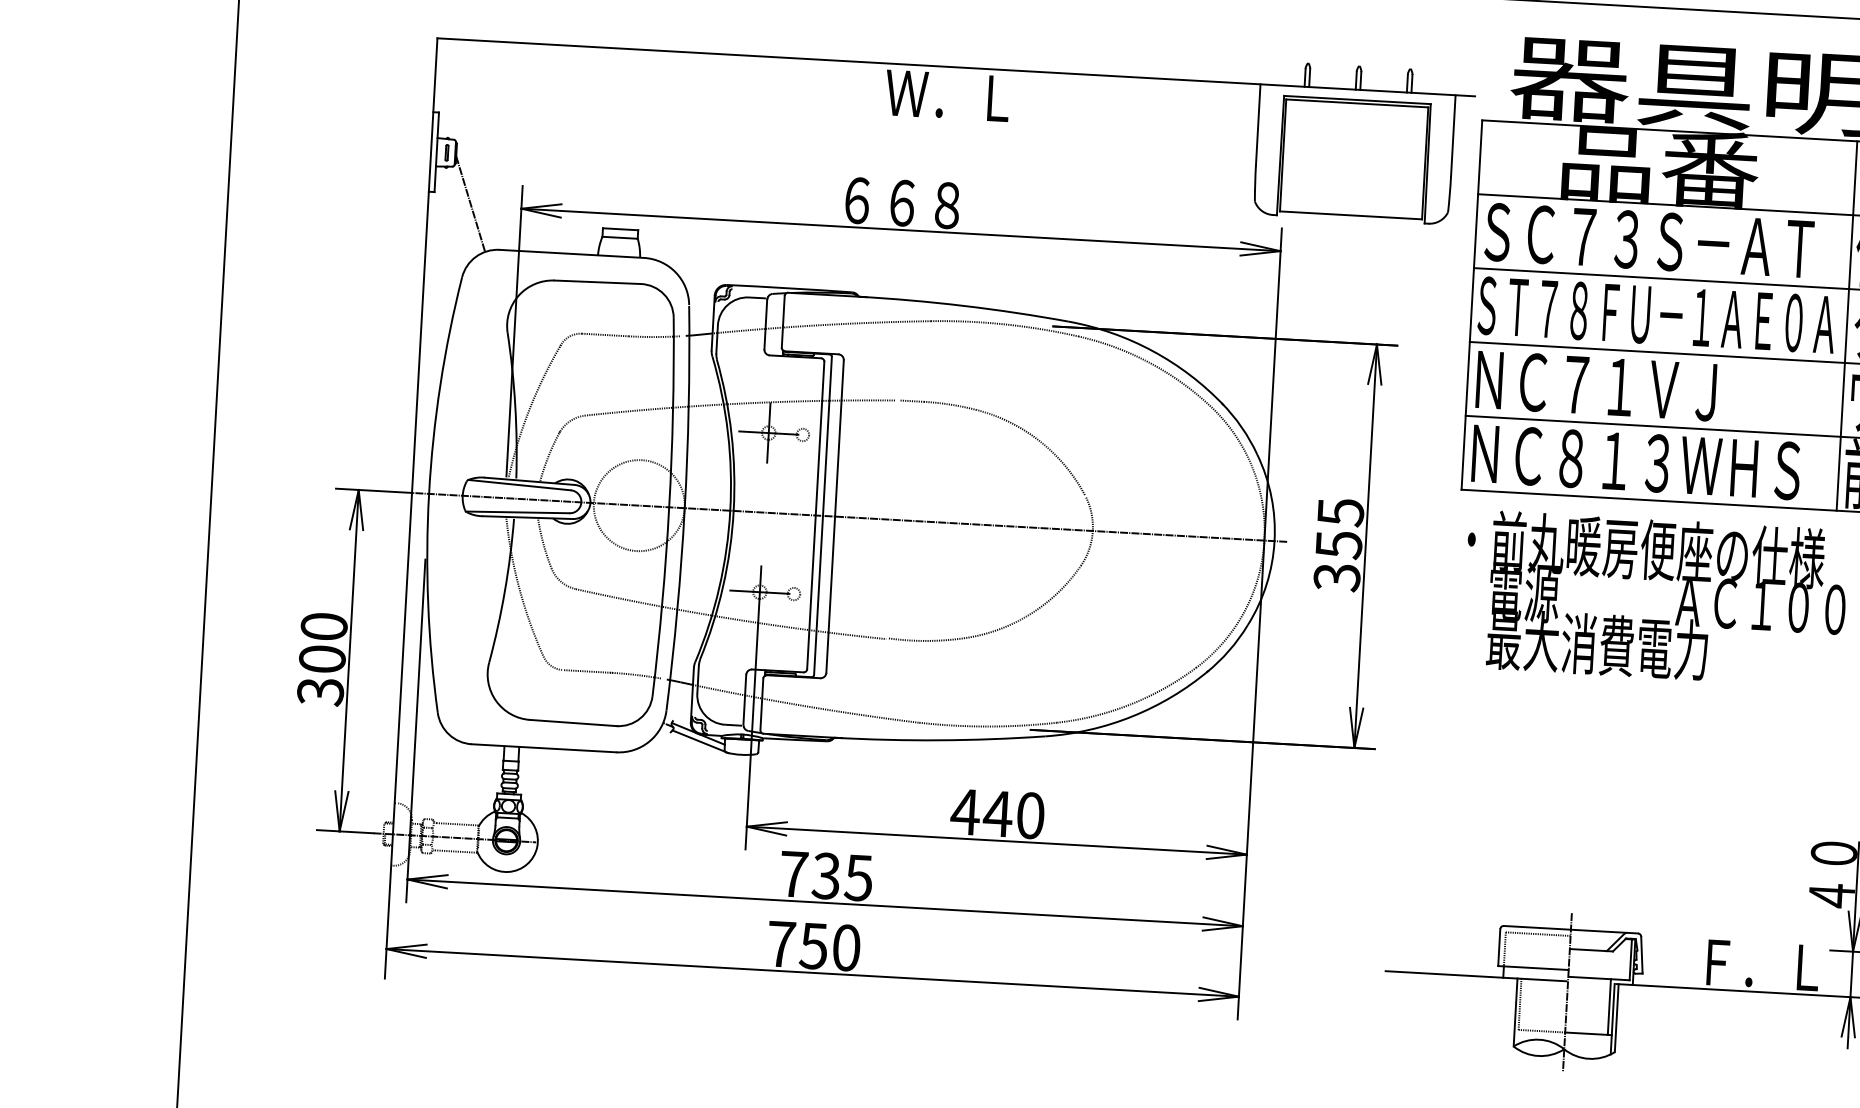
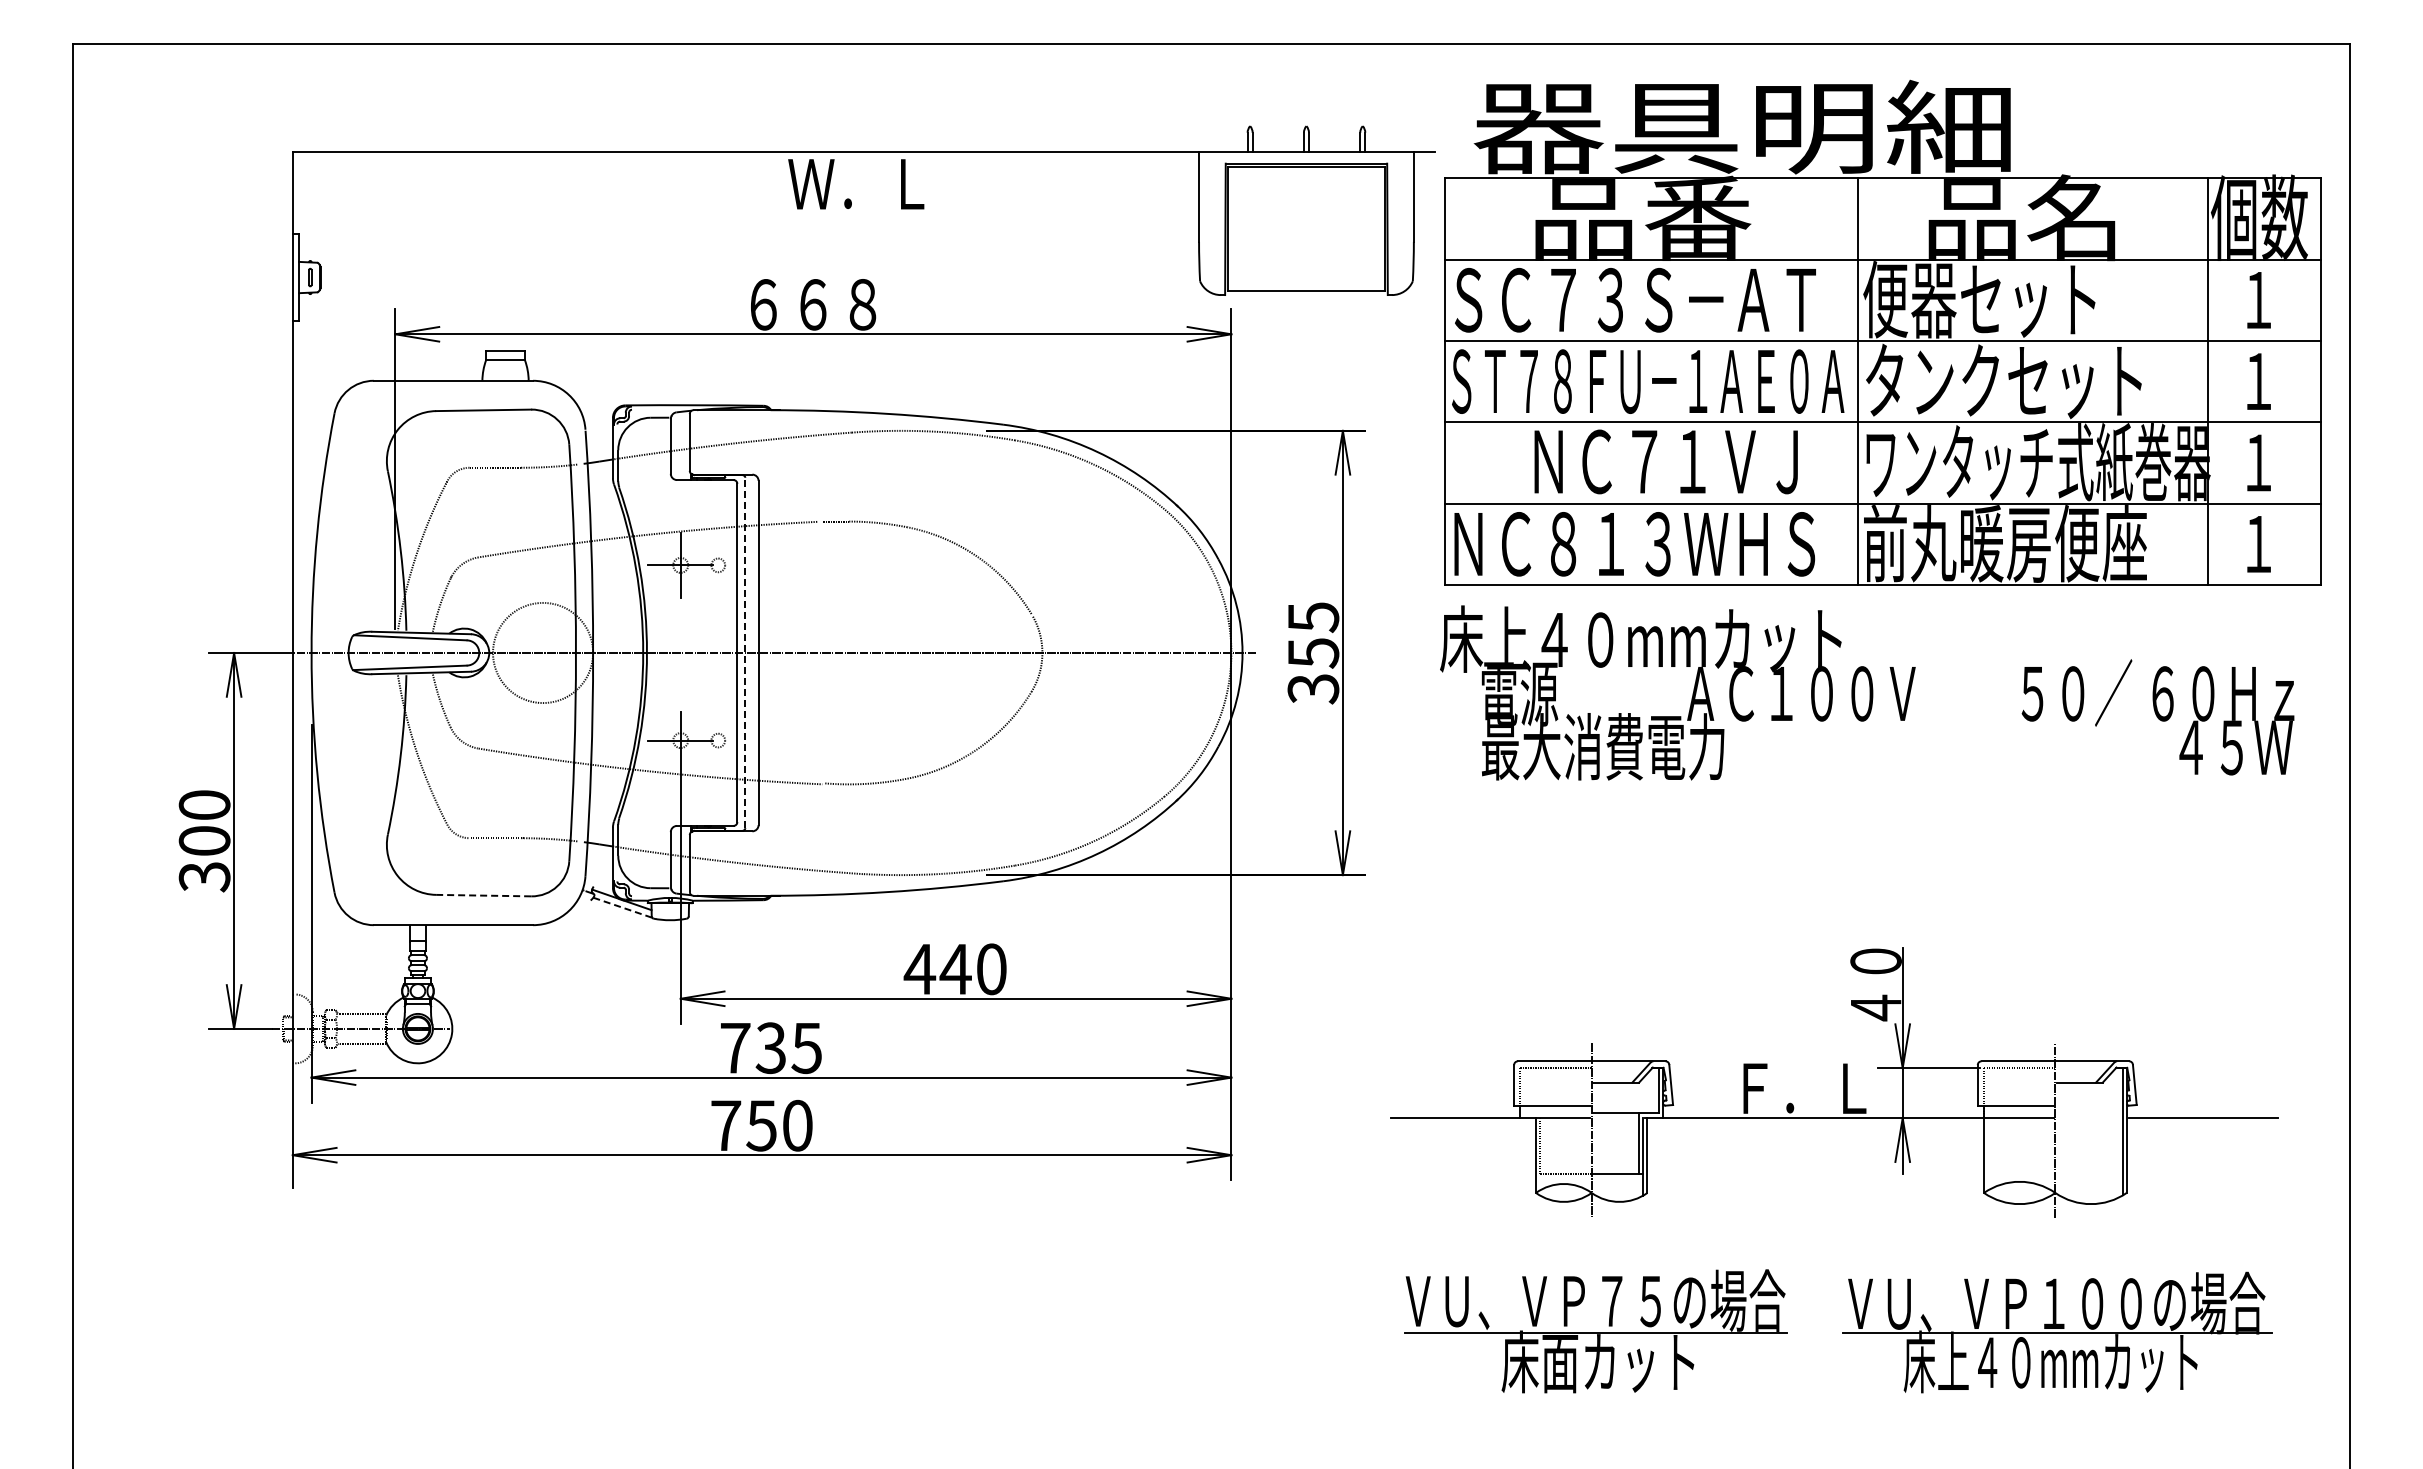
line: (470, 203) -> (339, 331), removed
text: (1595, 385) -> (1665, 461), moved
line: (823, 515) -> (745, 652), solid -> dashed
text: (1639, 549) -> (1643, 639), ・前丸暖房便座の仕様 -> 床上４０mmカット
line: (573, 722) -> (484, 895), solid -> dashed
line: (701, 741) -> (625, 908), solid -> dashed

